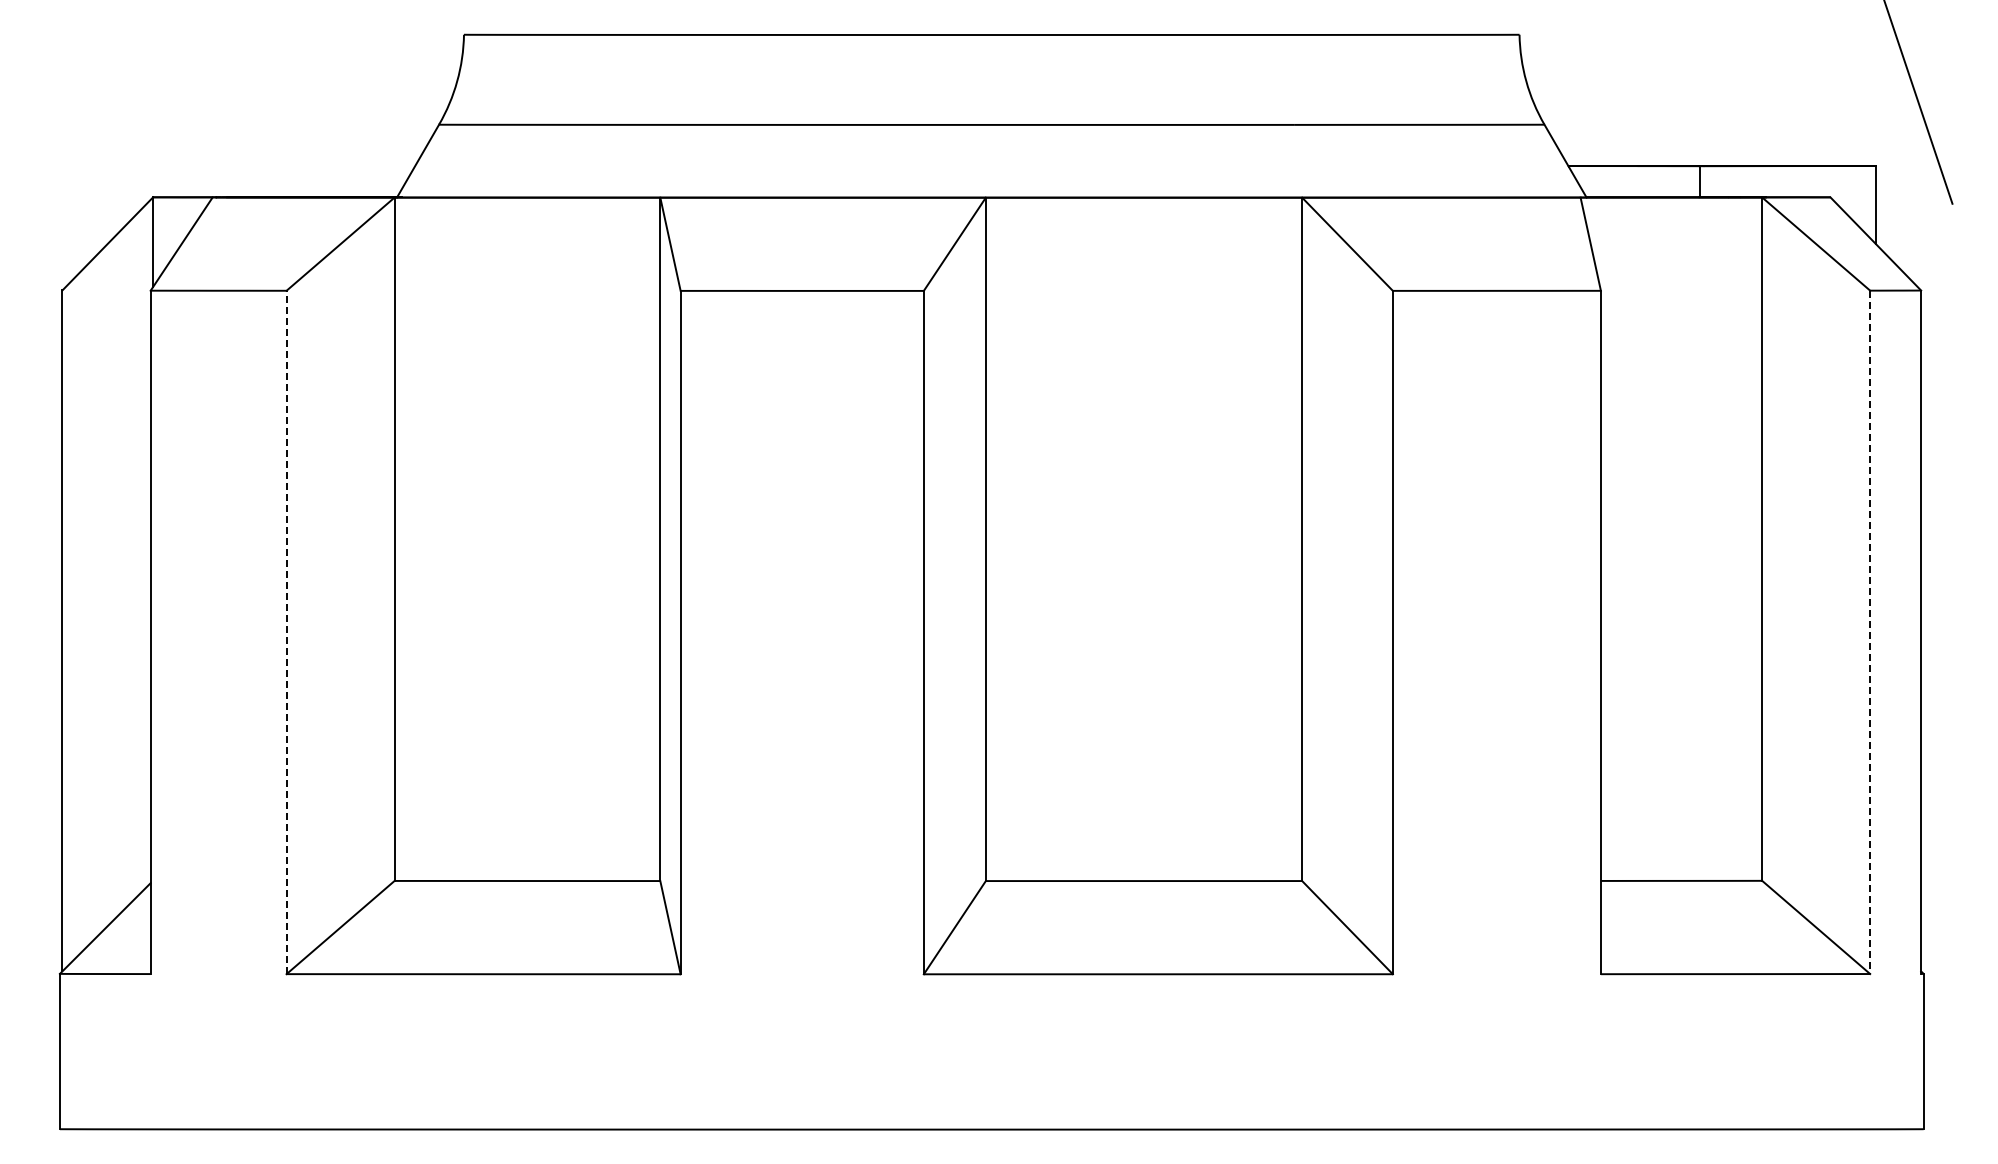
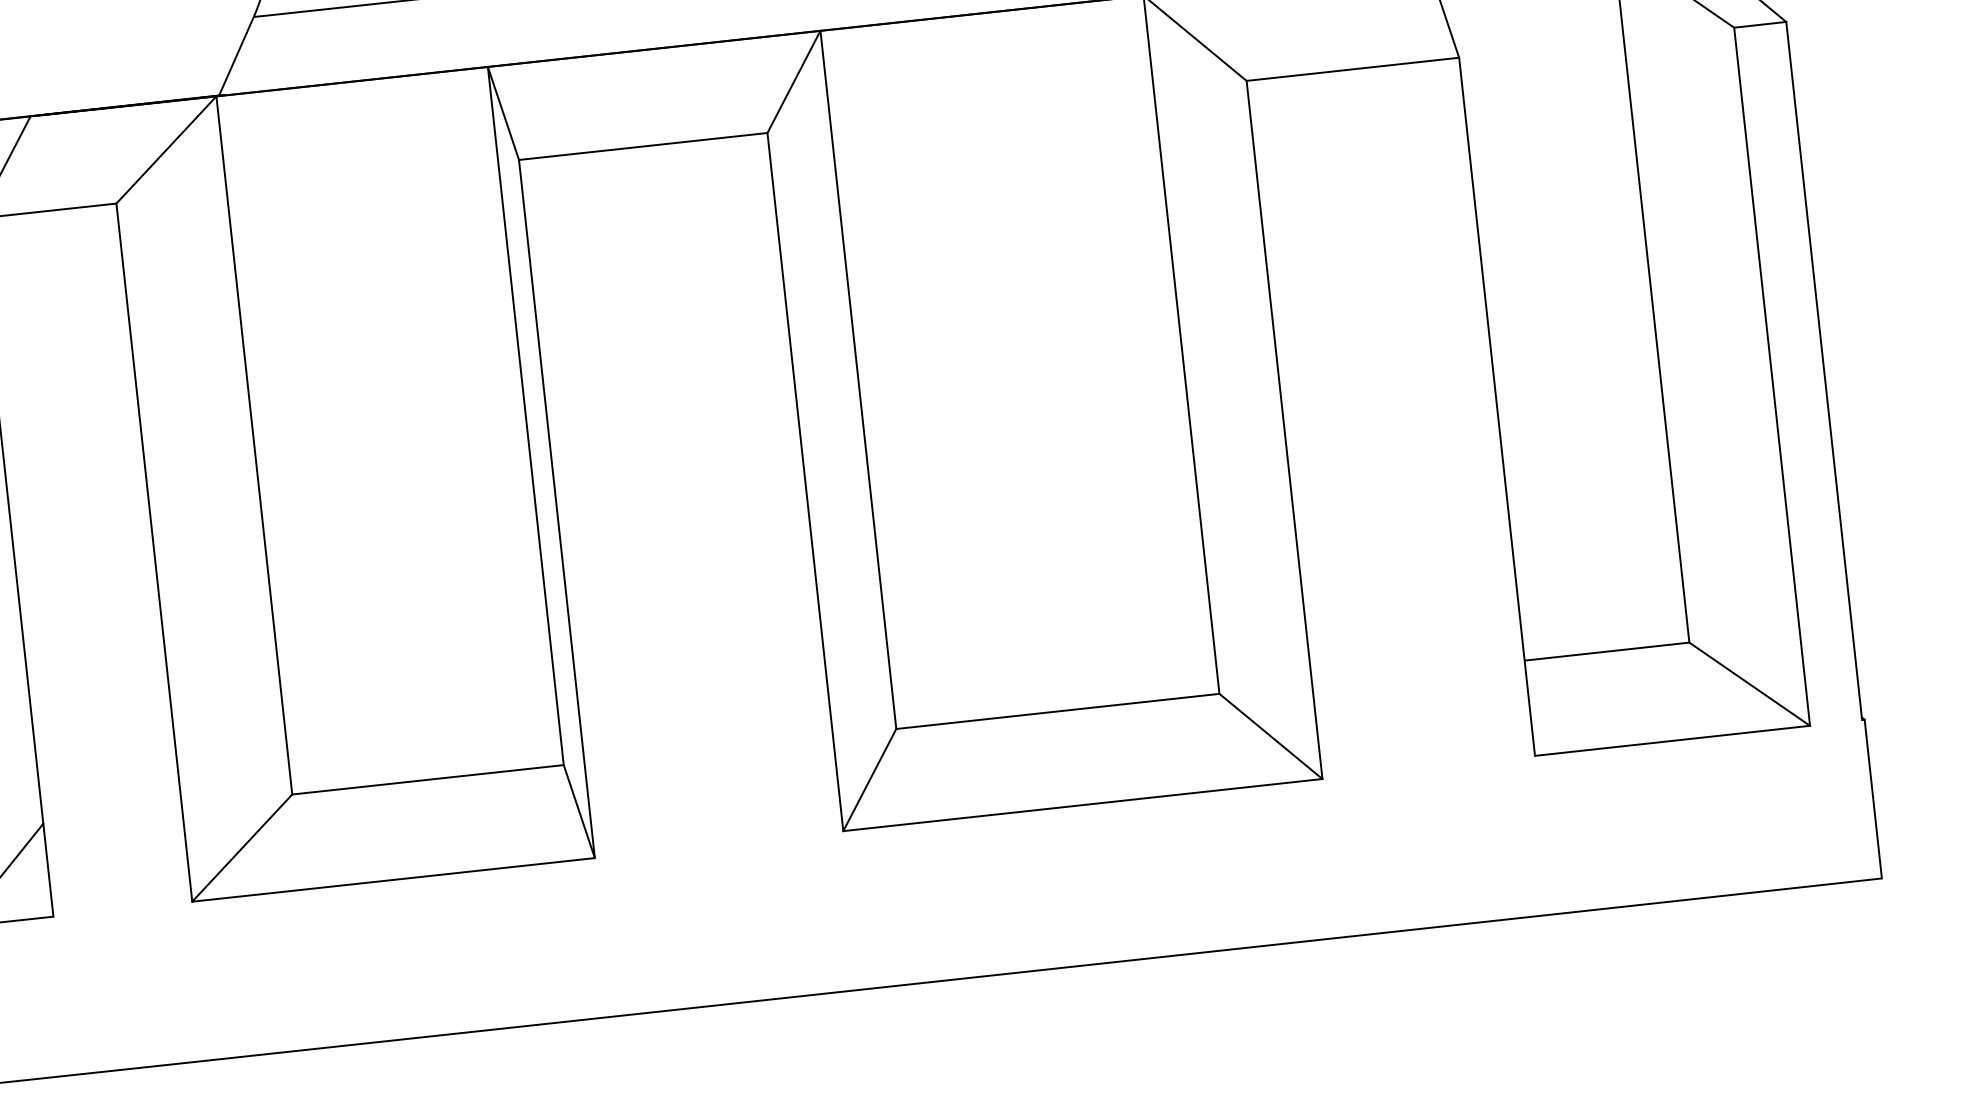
line: (286, 632) -> (154, 552), dashed -> solid
line: (1870, 632) -> (1772, 376), dashed -> solid

